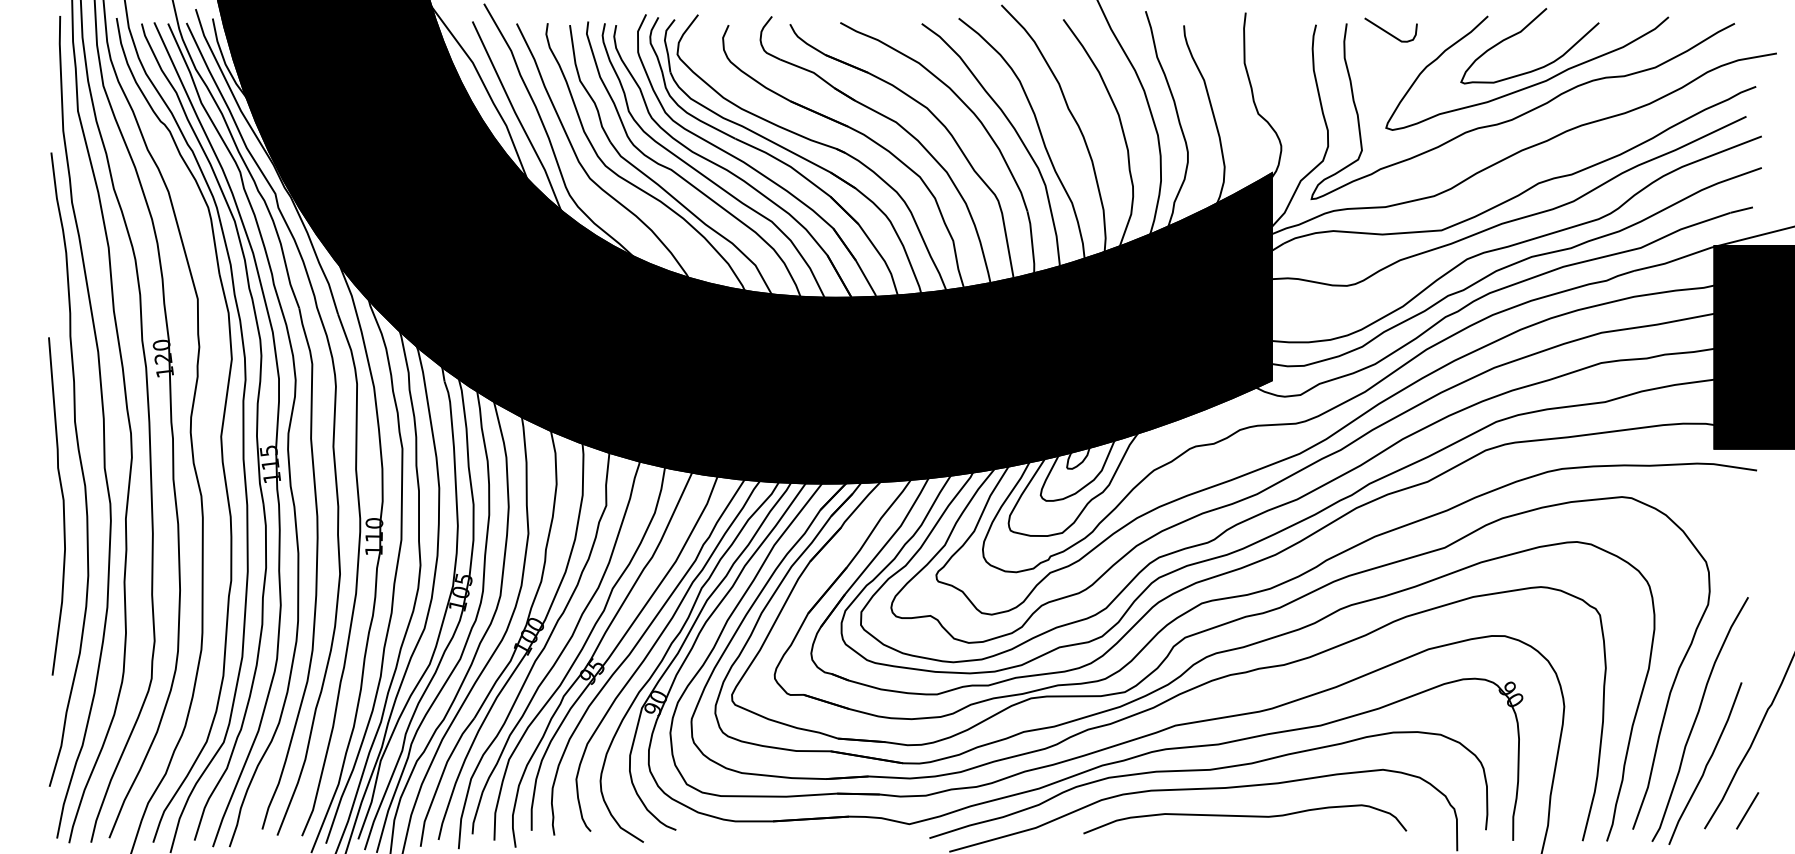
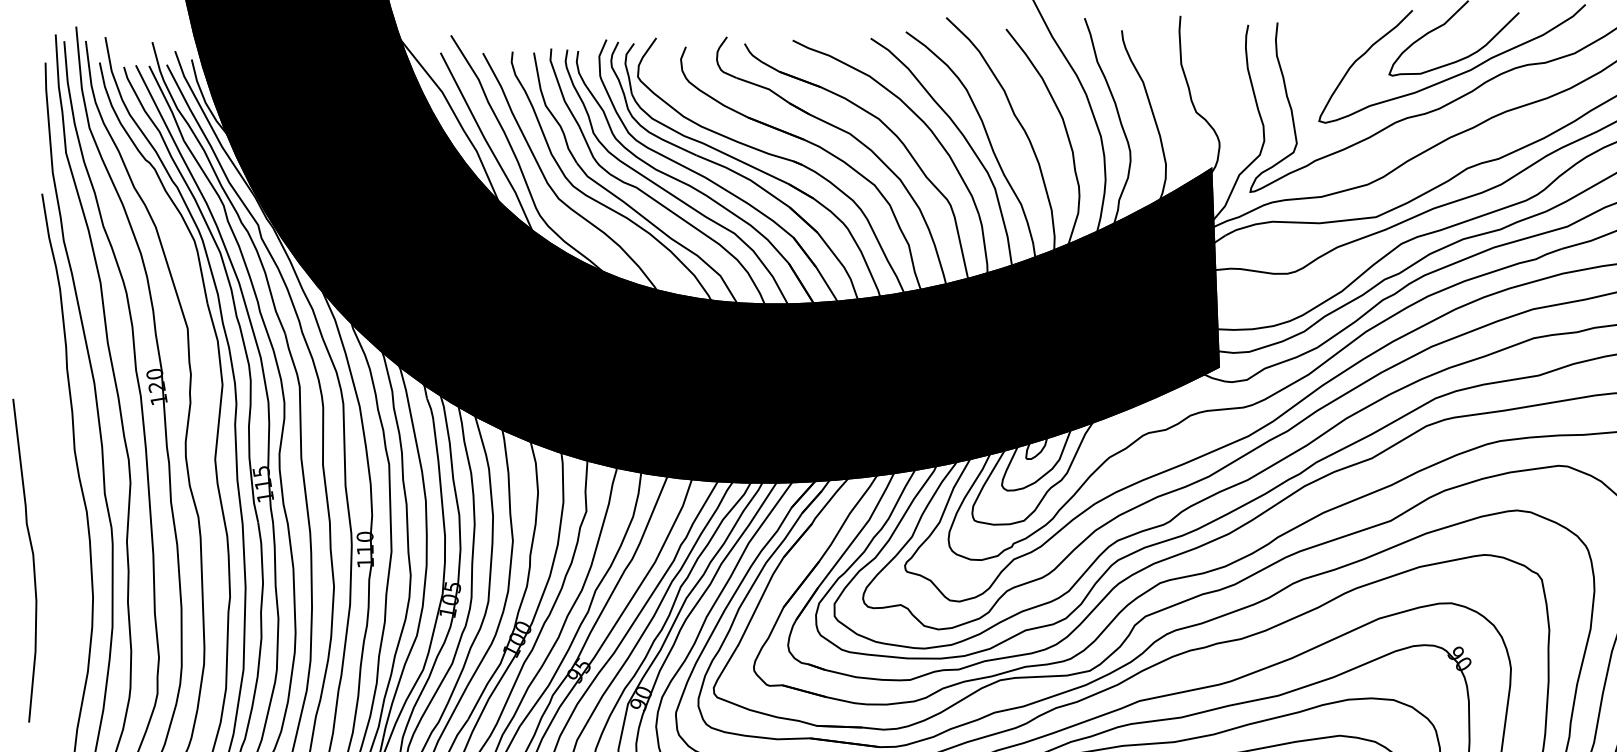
curve: (1389, 32) -> (1318, 29), removed
curve: (62, 506) -> (32, 560), moved

